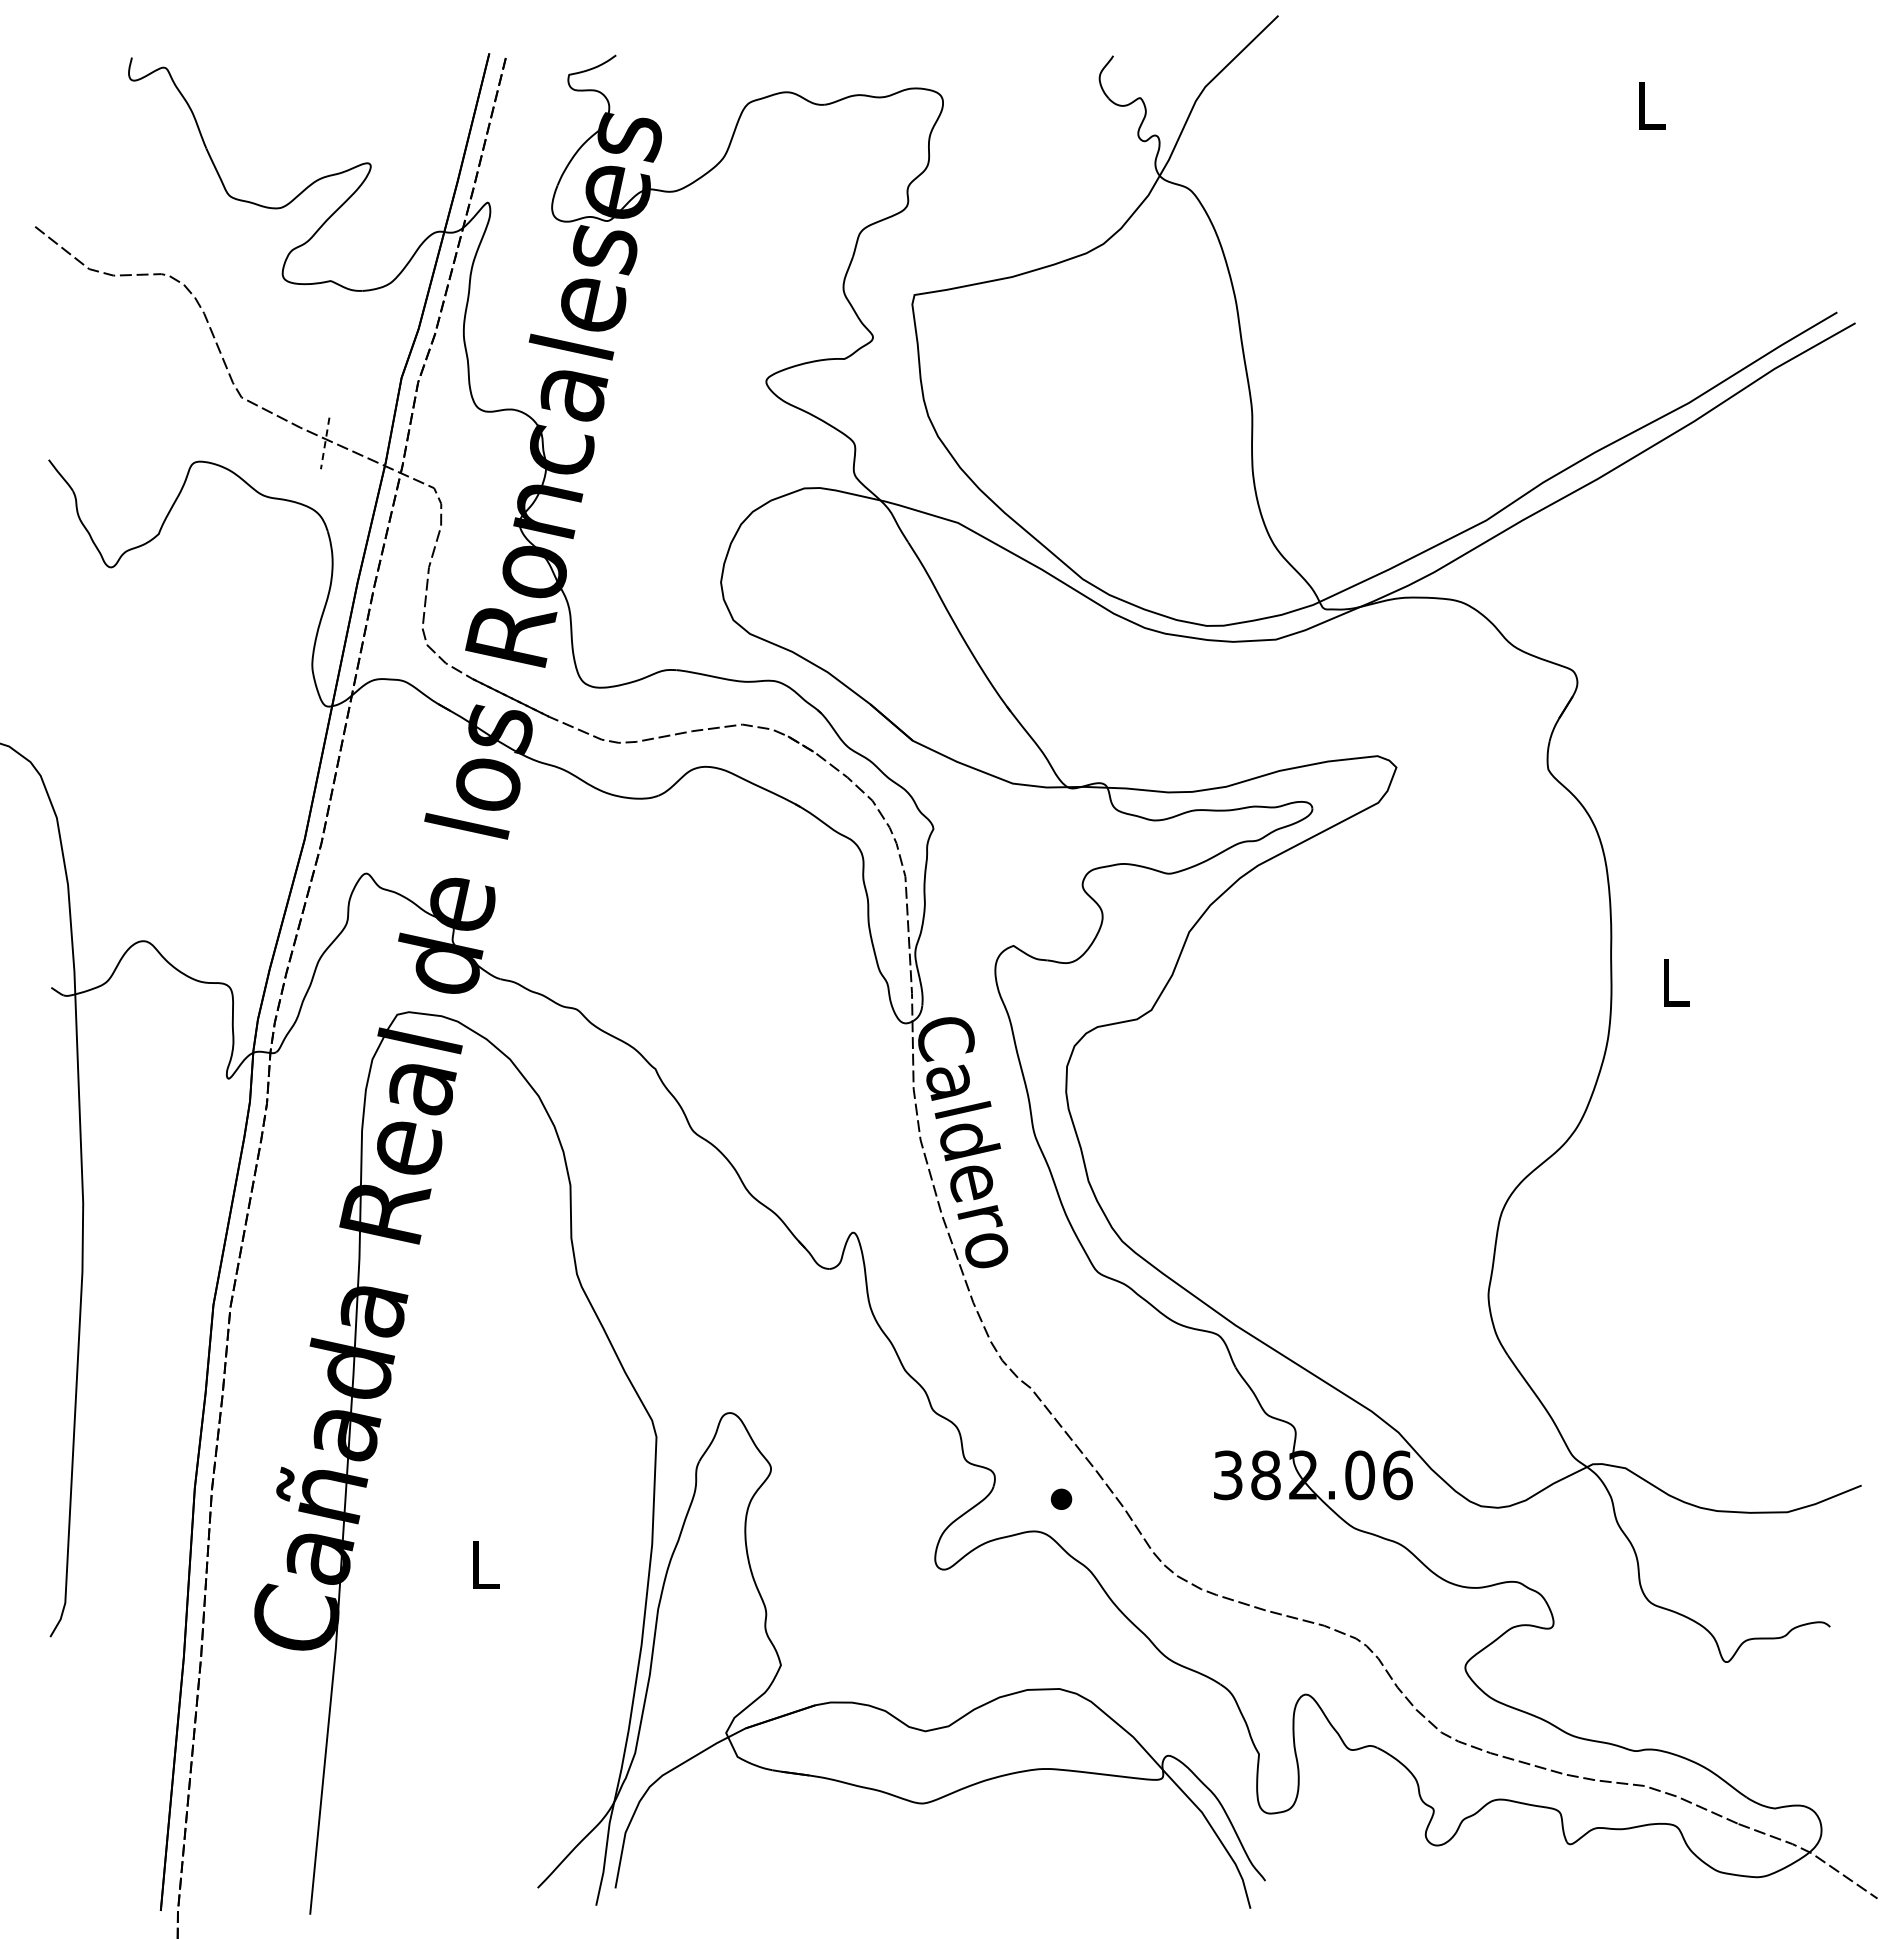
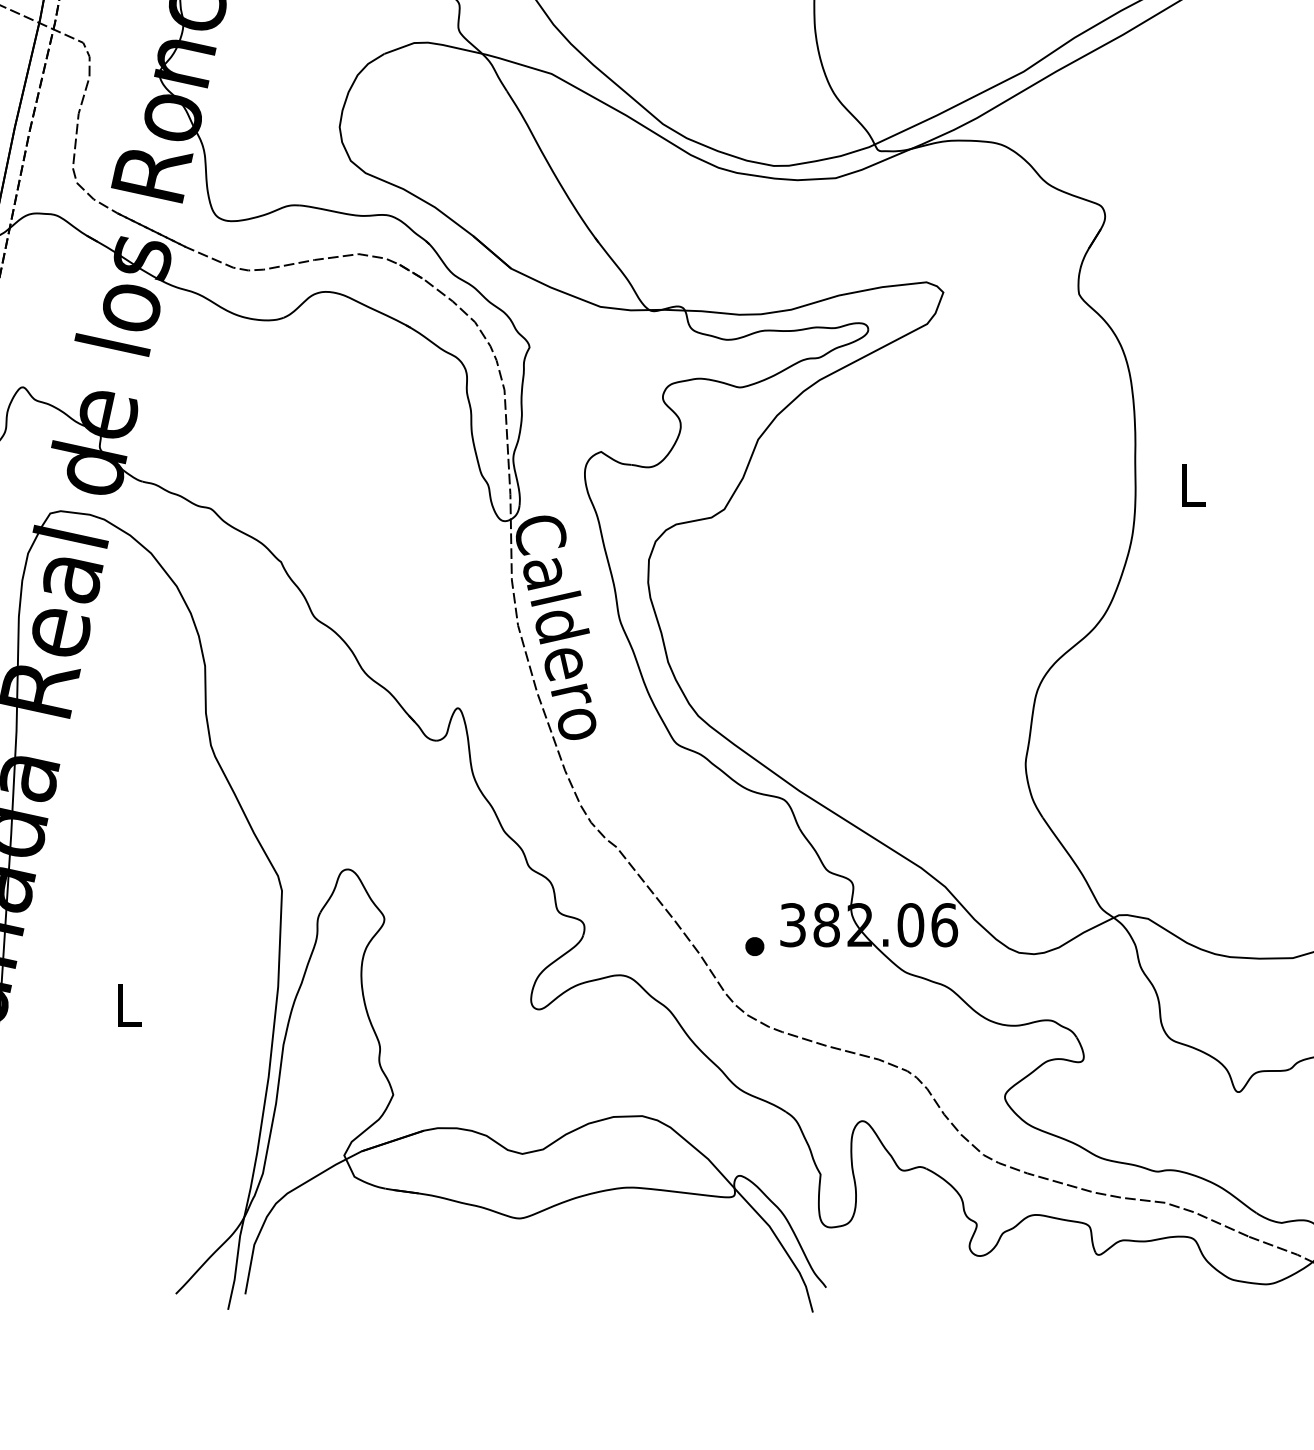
part: (1061, 1498) -> (754, 945), moved

